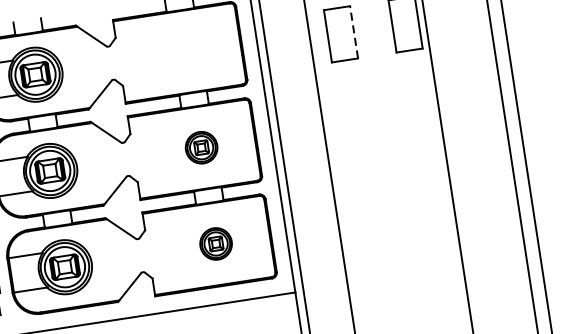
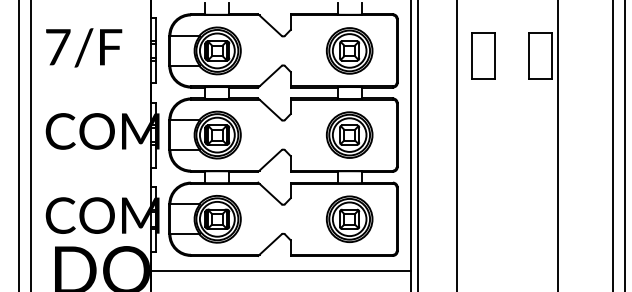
line: (354, 32) -> (495, 56), dashed -> solid
part: (186, 51) -> (349, 50), added
part: (201, 147) -> (349, 134), size x1.67
part: (215, 243) -> (349, 218), size x1.67

